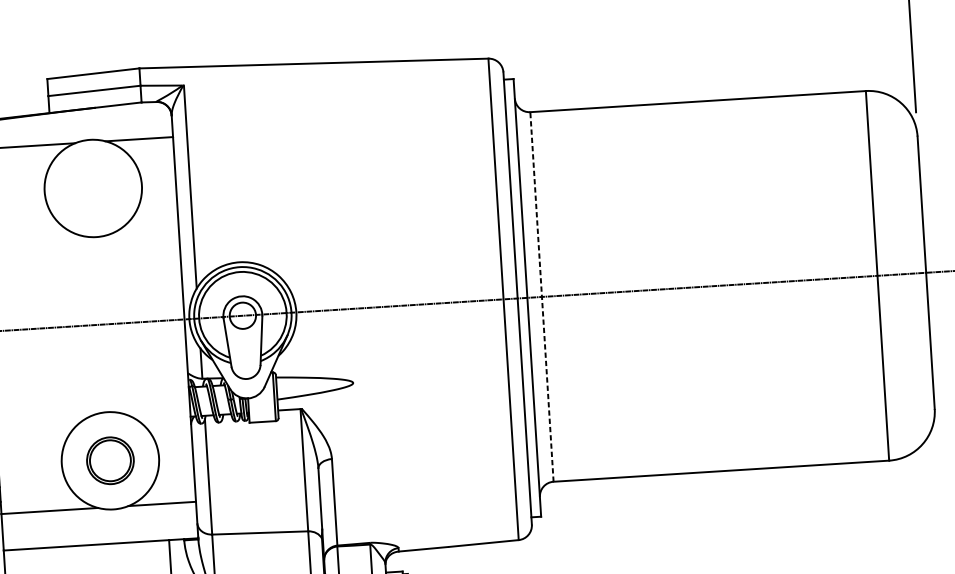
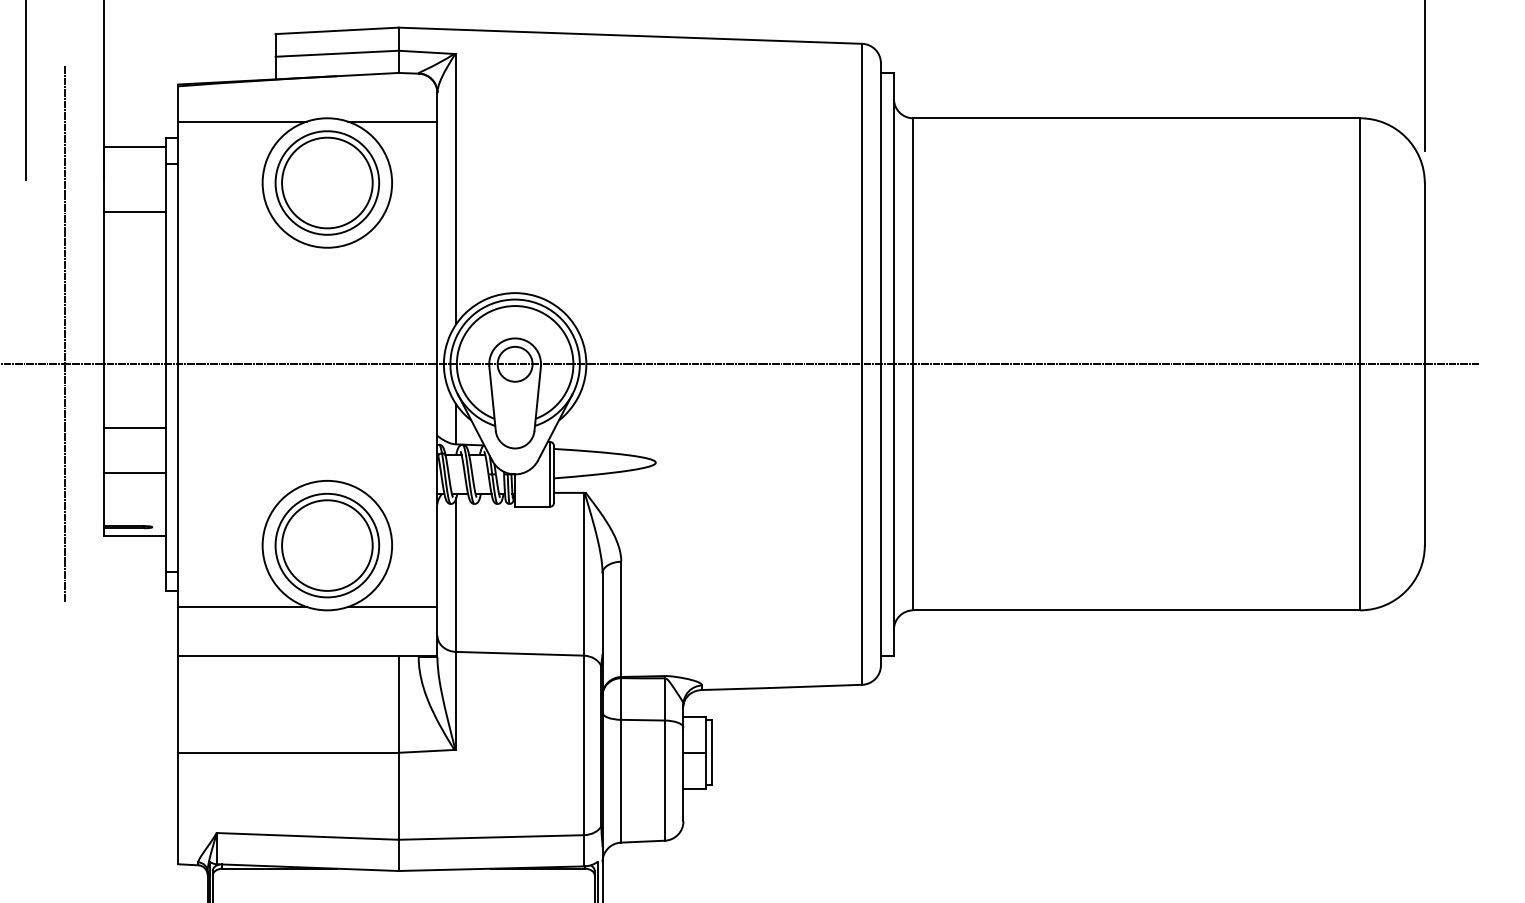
part: (93, 188) -> (327, 182), added
line: (542, 296) -> (913, 363), dashed -> solid
part: (110, 460) -> (327, 545), size x1.67

